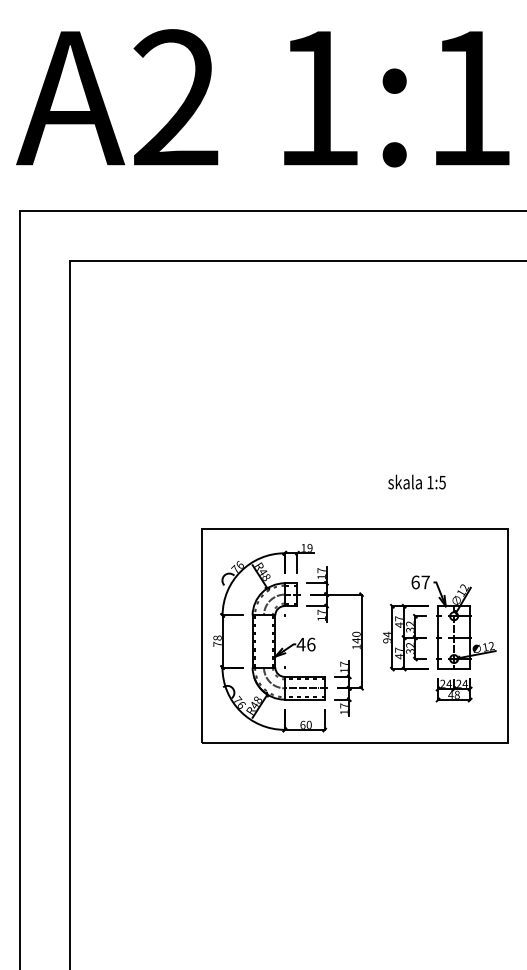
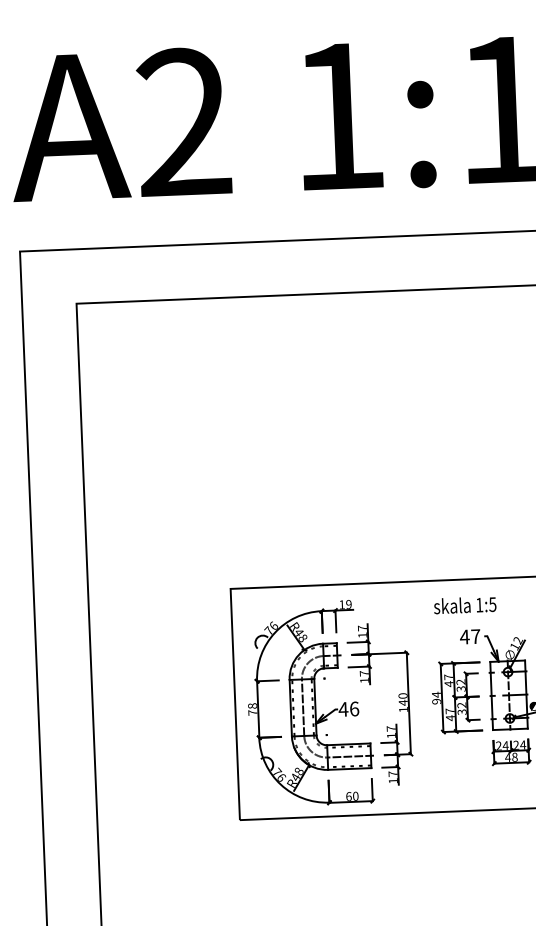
text: (416, 481) -> (464, 604), moved
text: (415, 582) -> (464, 637), 67 -> 47
line: (264, 641) -> (303, 707), added

